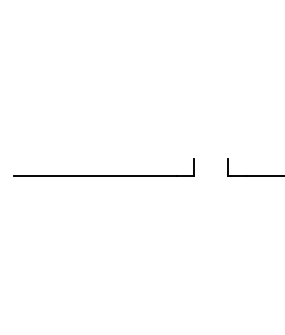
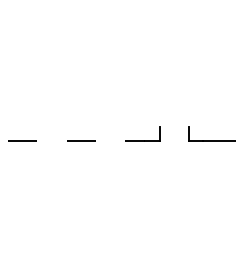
line: (95, 176) -> (76, 141), solid -> dashed

